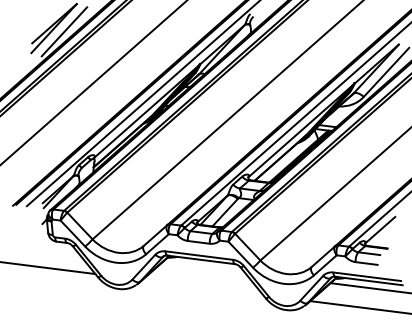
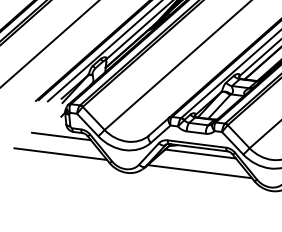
line: (42, 246) -> (61, 136), added
line: (203, 267) -> (200, 154), added
line: (202, 287) -> (199, 171), added

